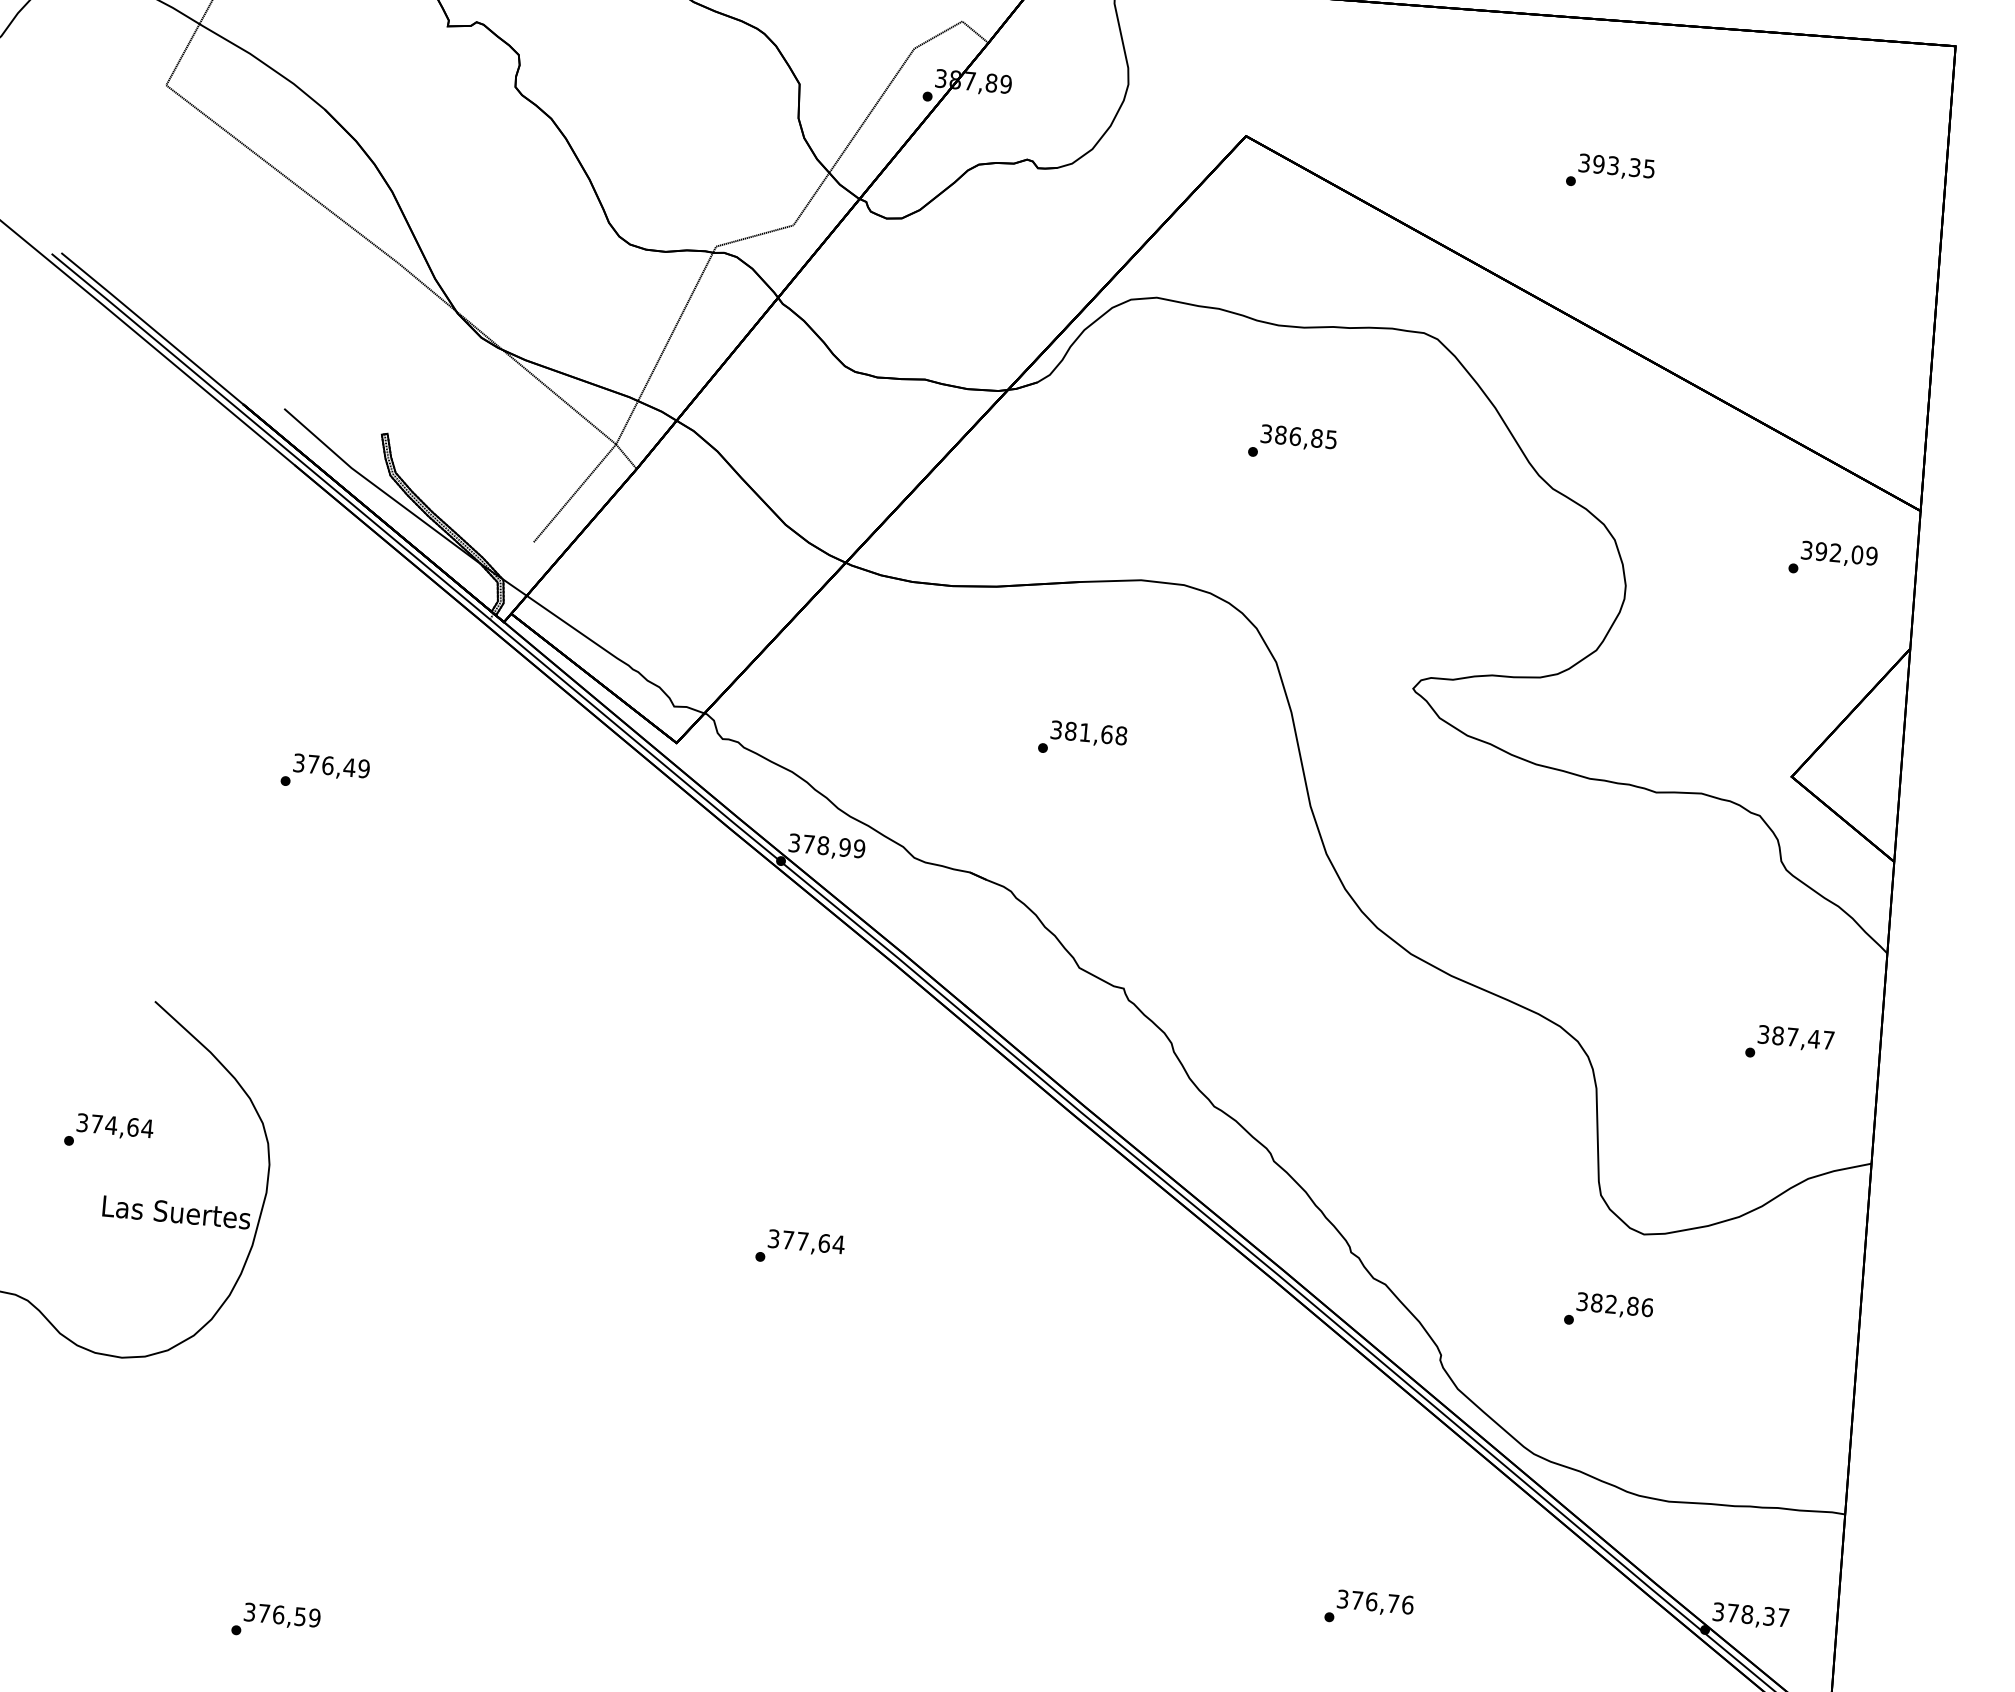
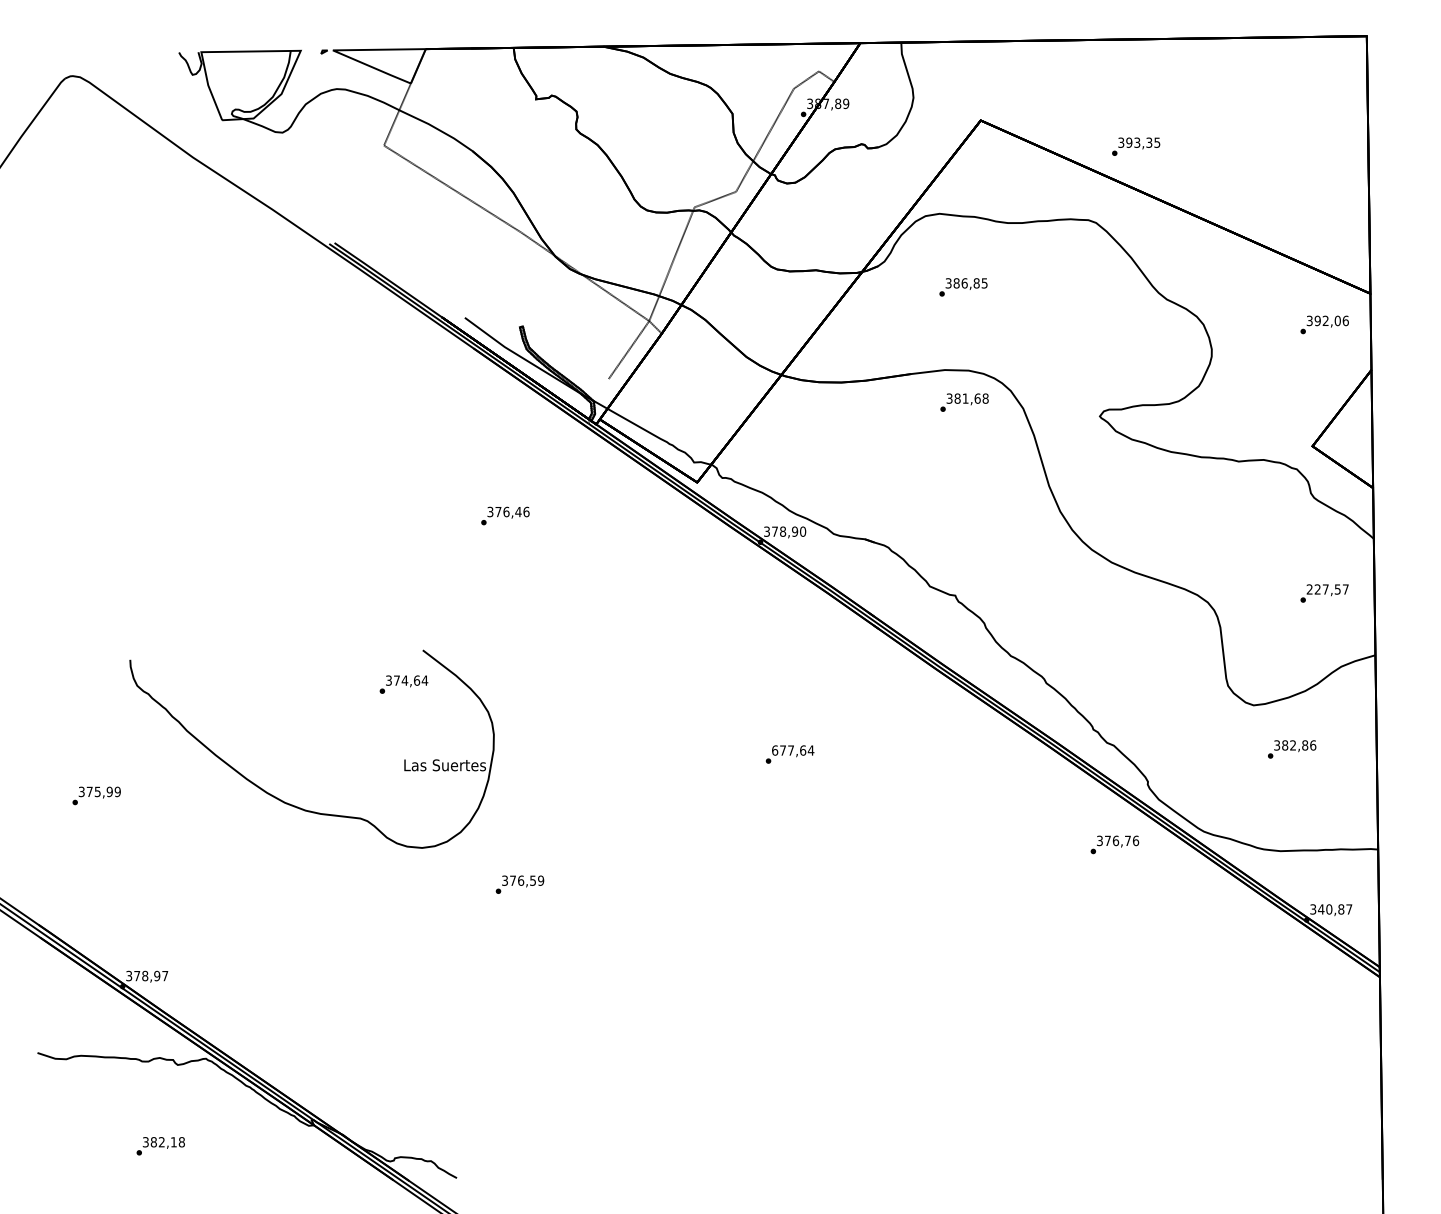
text: (1611, 172) -> (1136, 146), moved
text: (1292, 443) -> (963, 287), moved
text: (1871, 555) -> (1345, 320), 392,09 -> 392,06
text: (1082, 739) -> (964, 402), moved
text: (364, 767) -> (526, 511), 376,49 -> 376,46
text: (858, 848) -> (802, 531), 378,99 -> 378,90
text: (1788, 1036) -> (1323, 589), 387,47 -> 227,57
text: (108, 1132) -> (403, 684), moved
text: (774, 1238) -> (775, 750), 377,64 -> 677,64
text: (1609, 1311) -> (1292, 749), moved
text: (1368, 1608) -> (1114, 844), moved
text: (1751, 1614) -> (1331, 909), 378,37 -> 340,87
text: (275, 1621) -> (519, 884), moved

